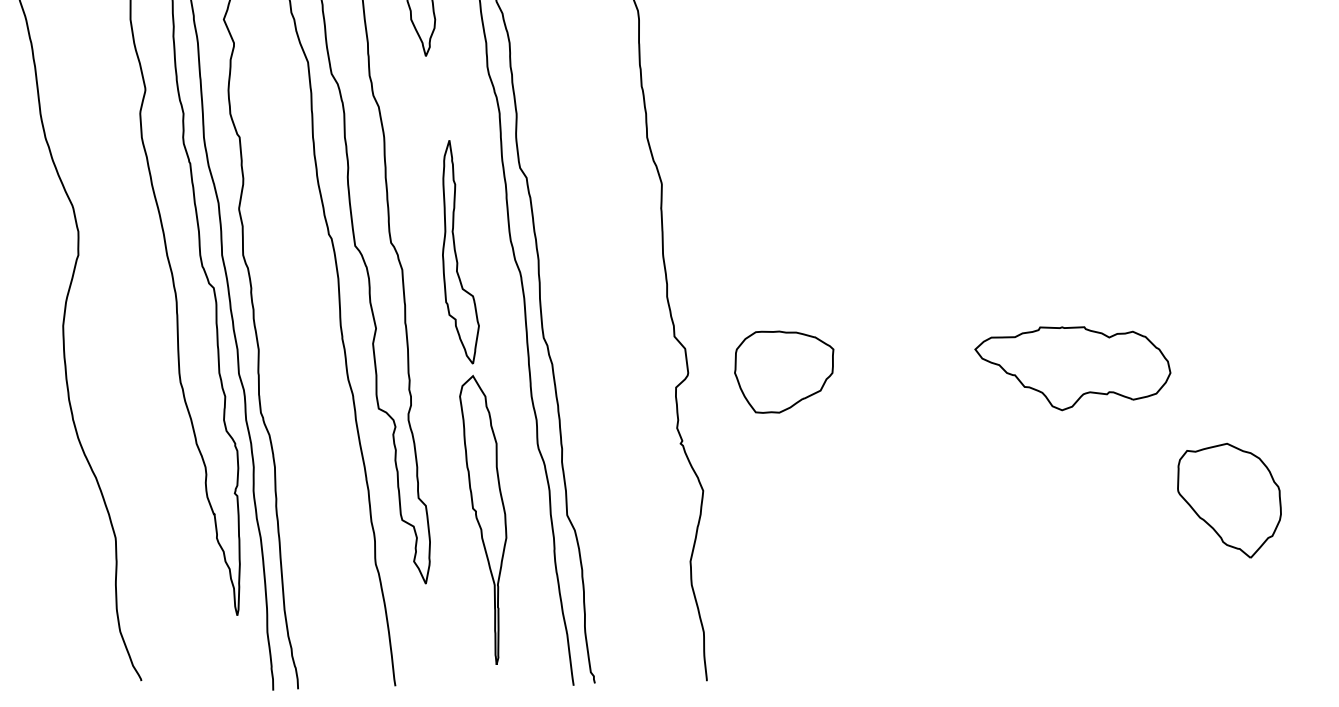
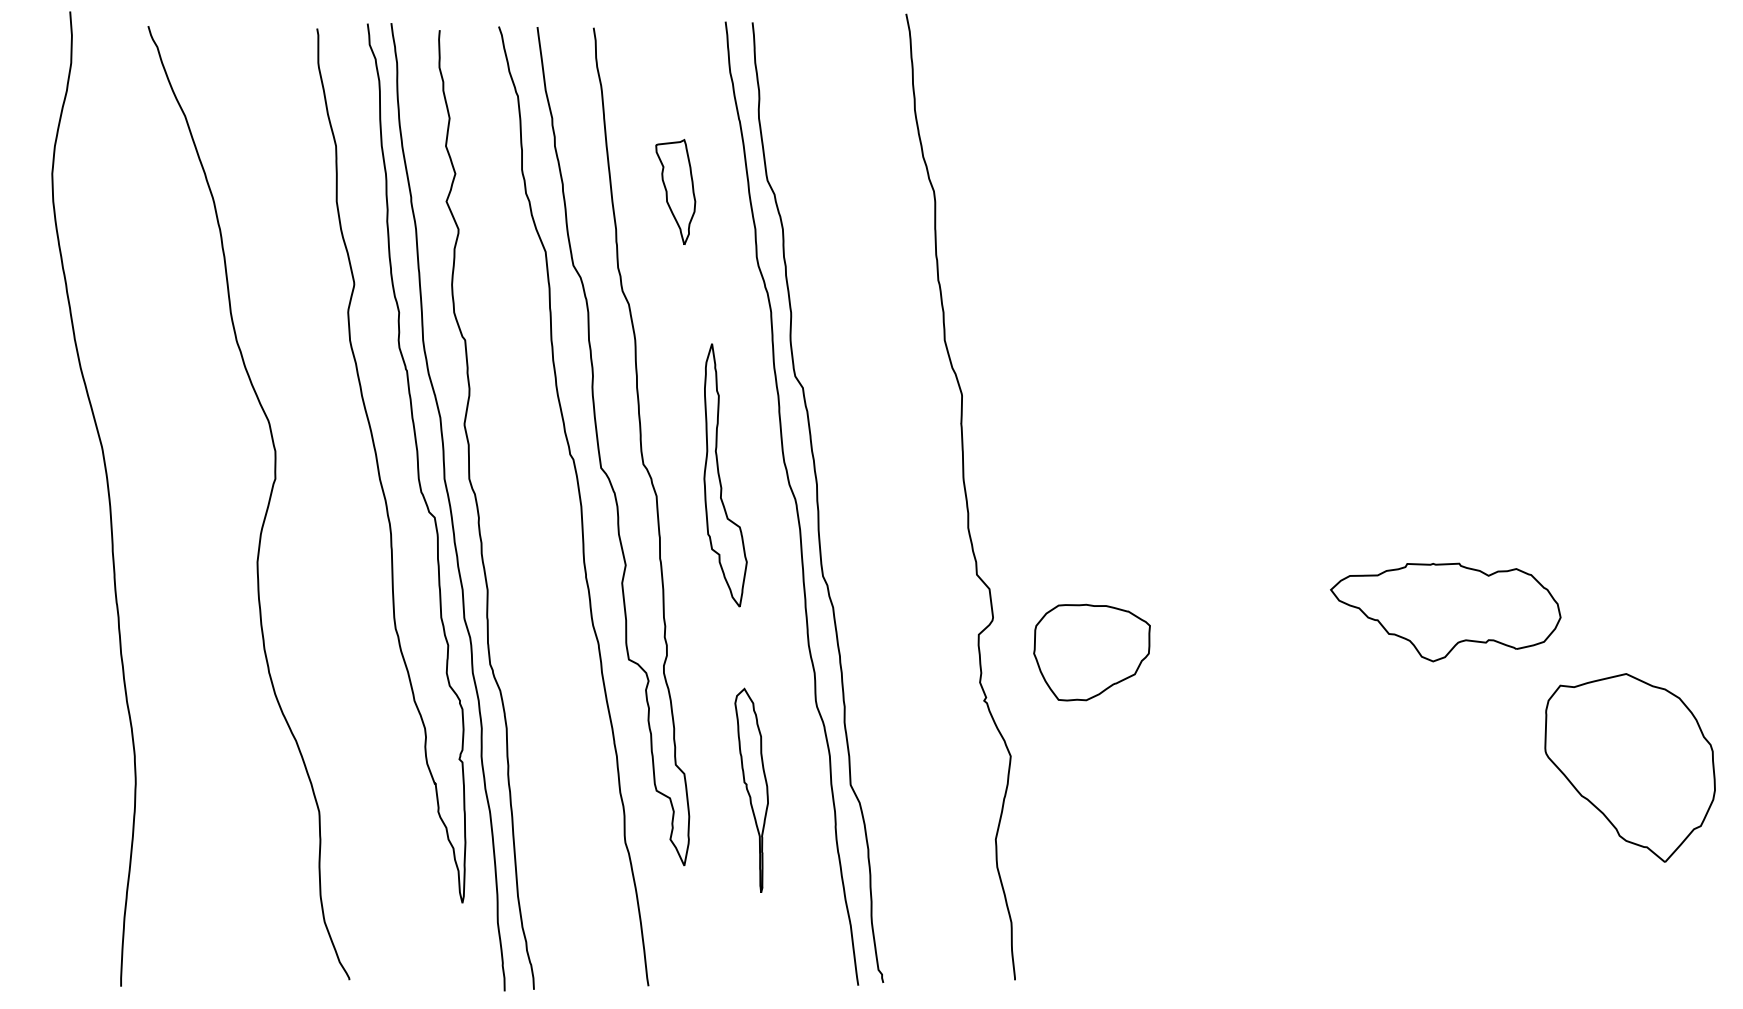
part: (783, 372) -> (1091, 652), moved
part: (1228, 500) -> (1629, 767), size x1.4
part: (482, 519) -> (751, 790), size x0.6

